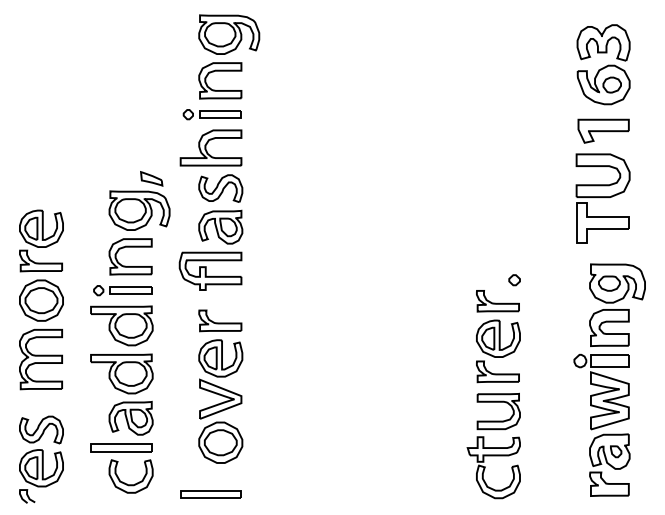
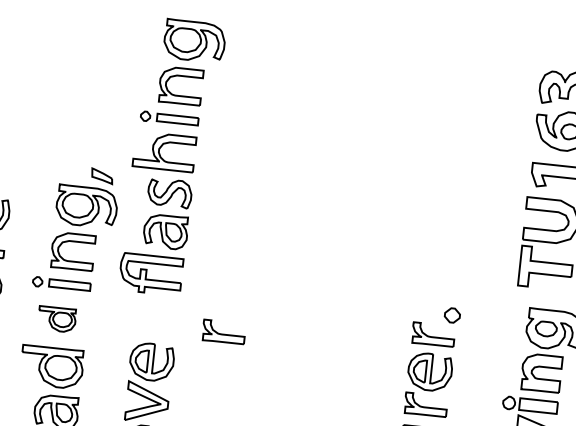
part: (514, 280) -> (452, 315), size x1.4
part: (220, 320) -> (224, 331), moved
part: (121, 325) -> (56, 318), size x0.6

